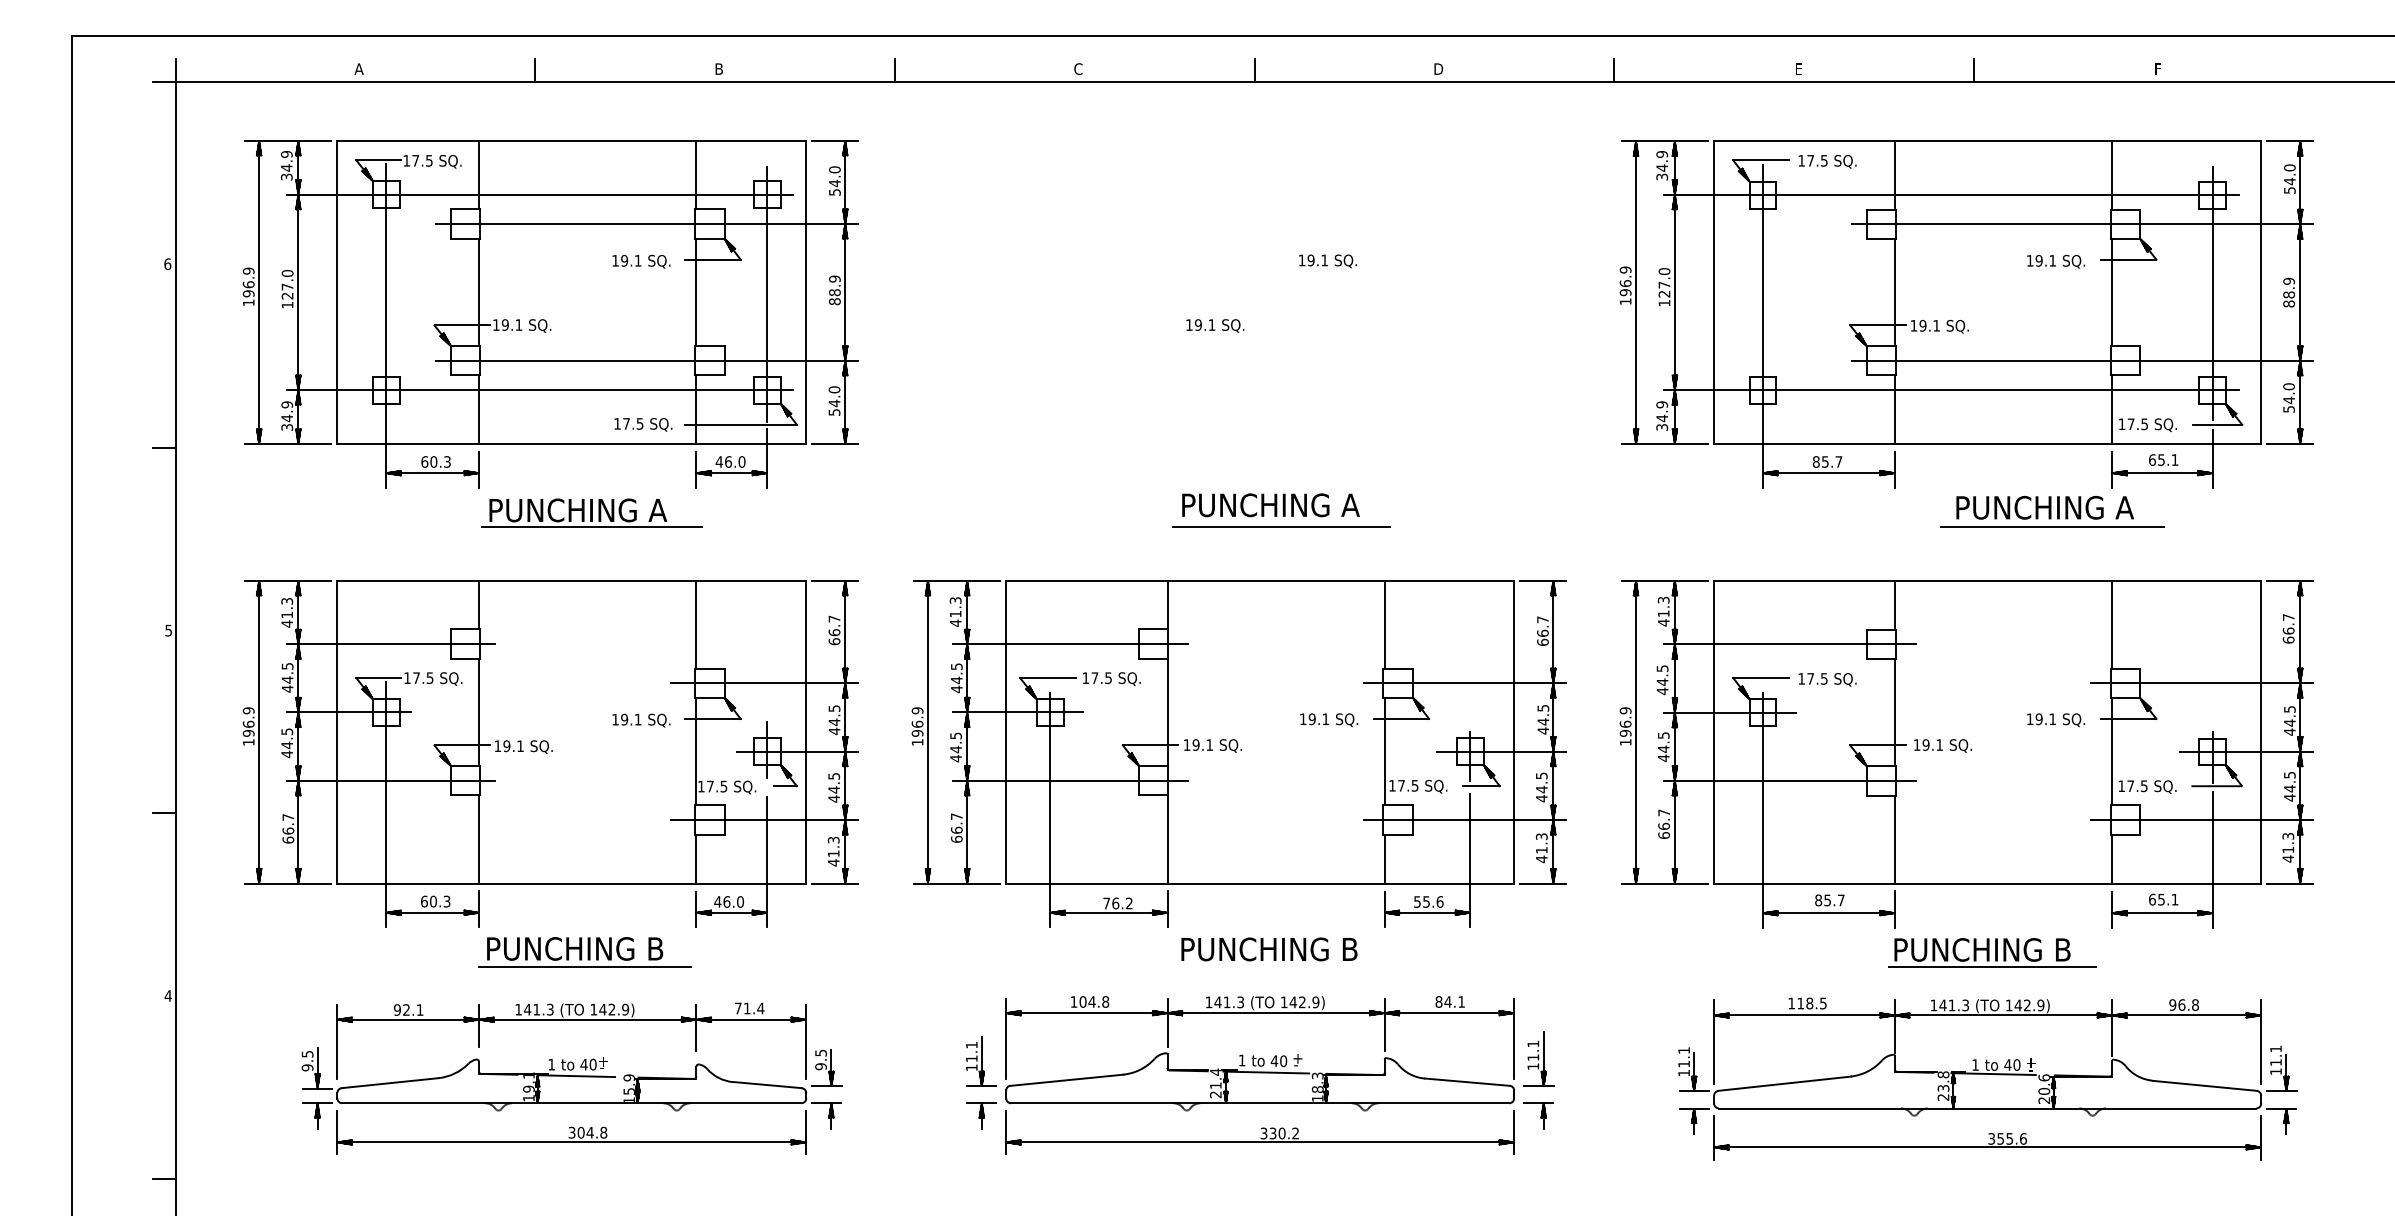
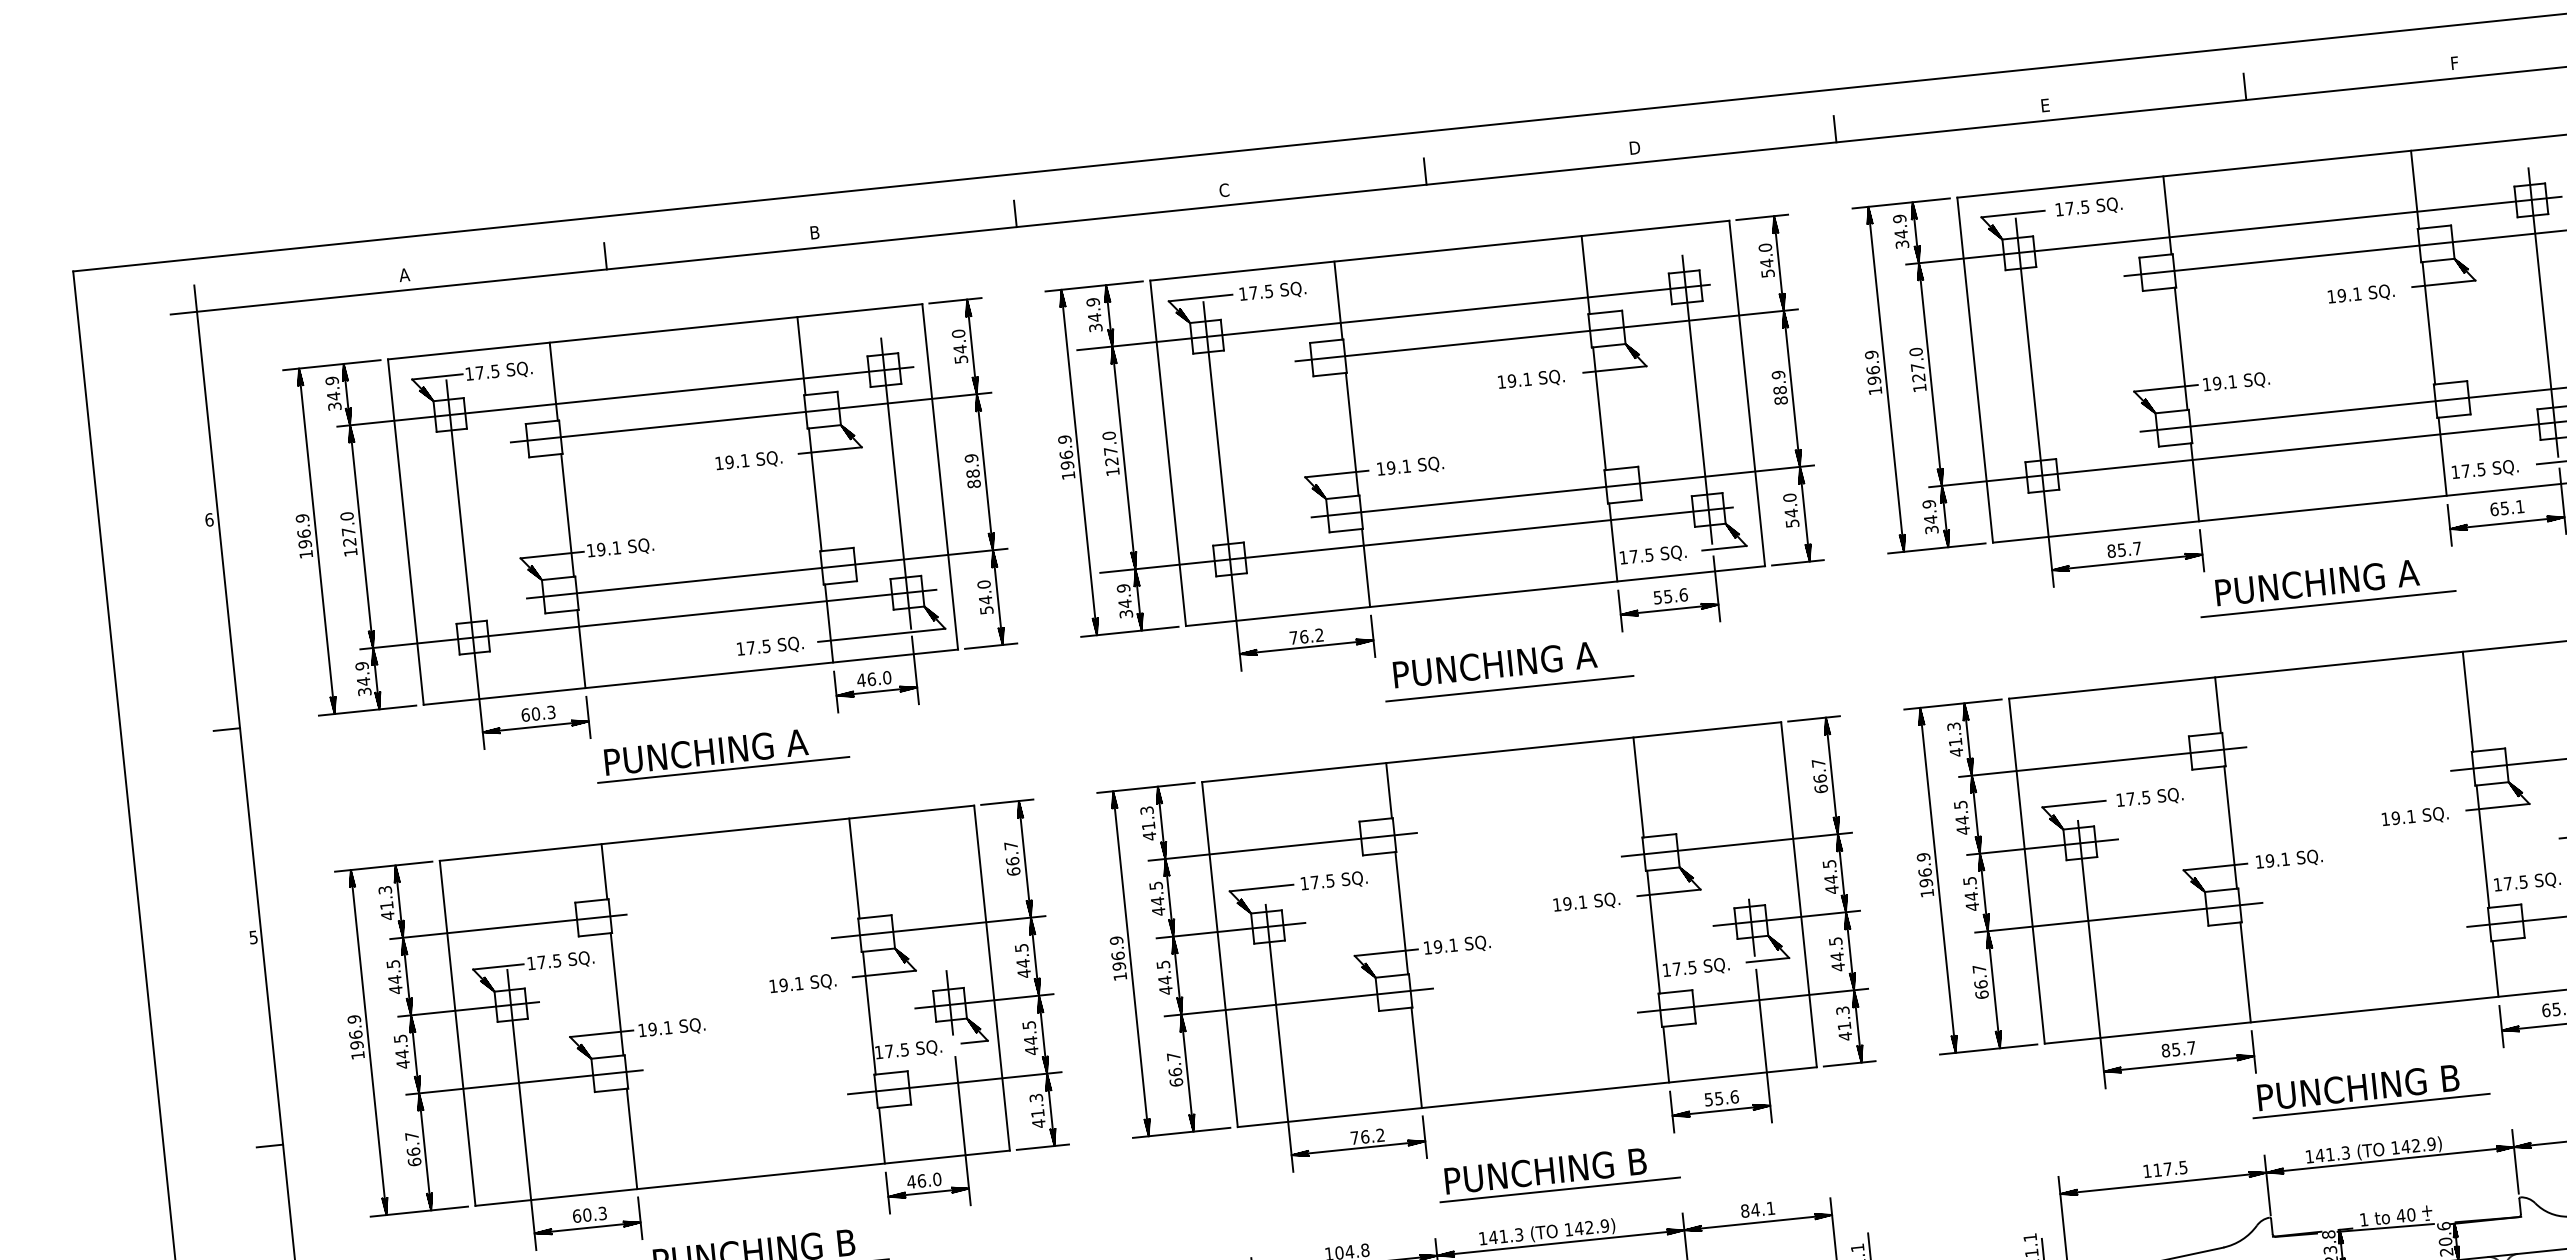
part: (1238, 314) -> (1435, 451), added
part: (2052, 511) -> (2326, 586), moved
line: (1280, 966) -> (1560, 1189), added
text: (1809, 1003) -> (2167, 1169), 118.5 -> 117.5

